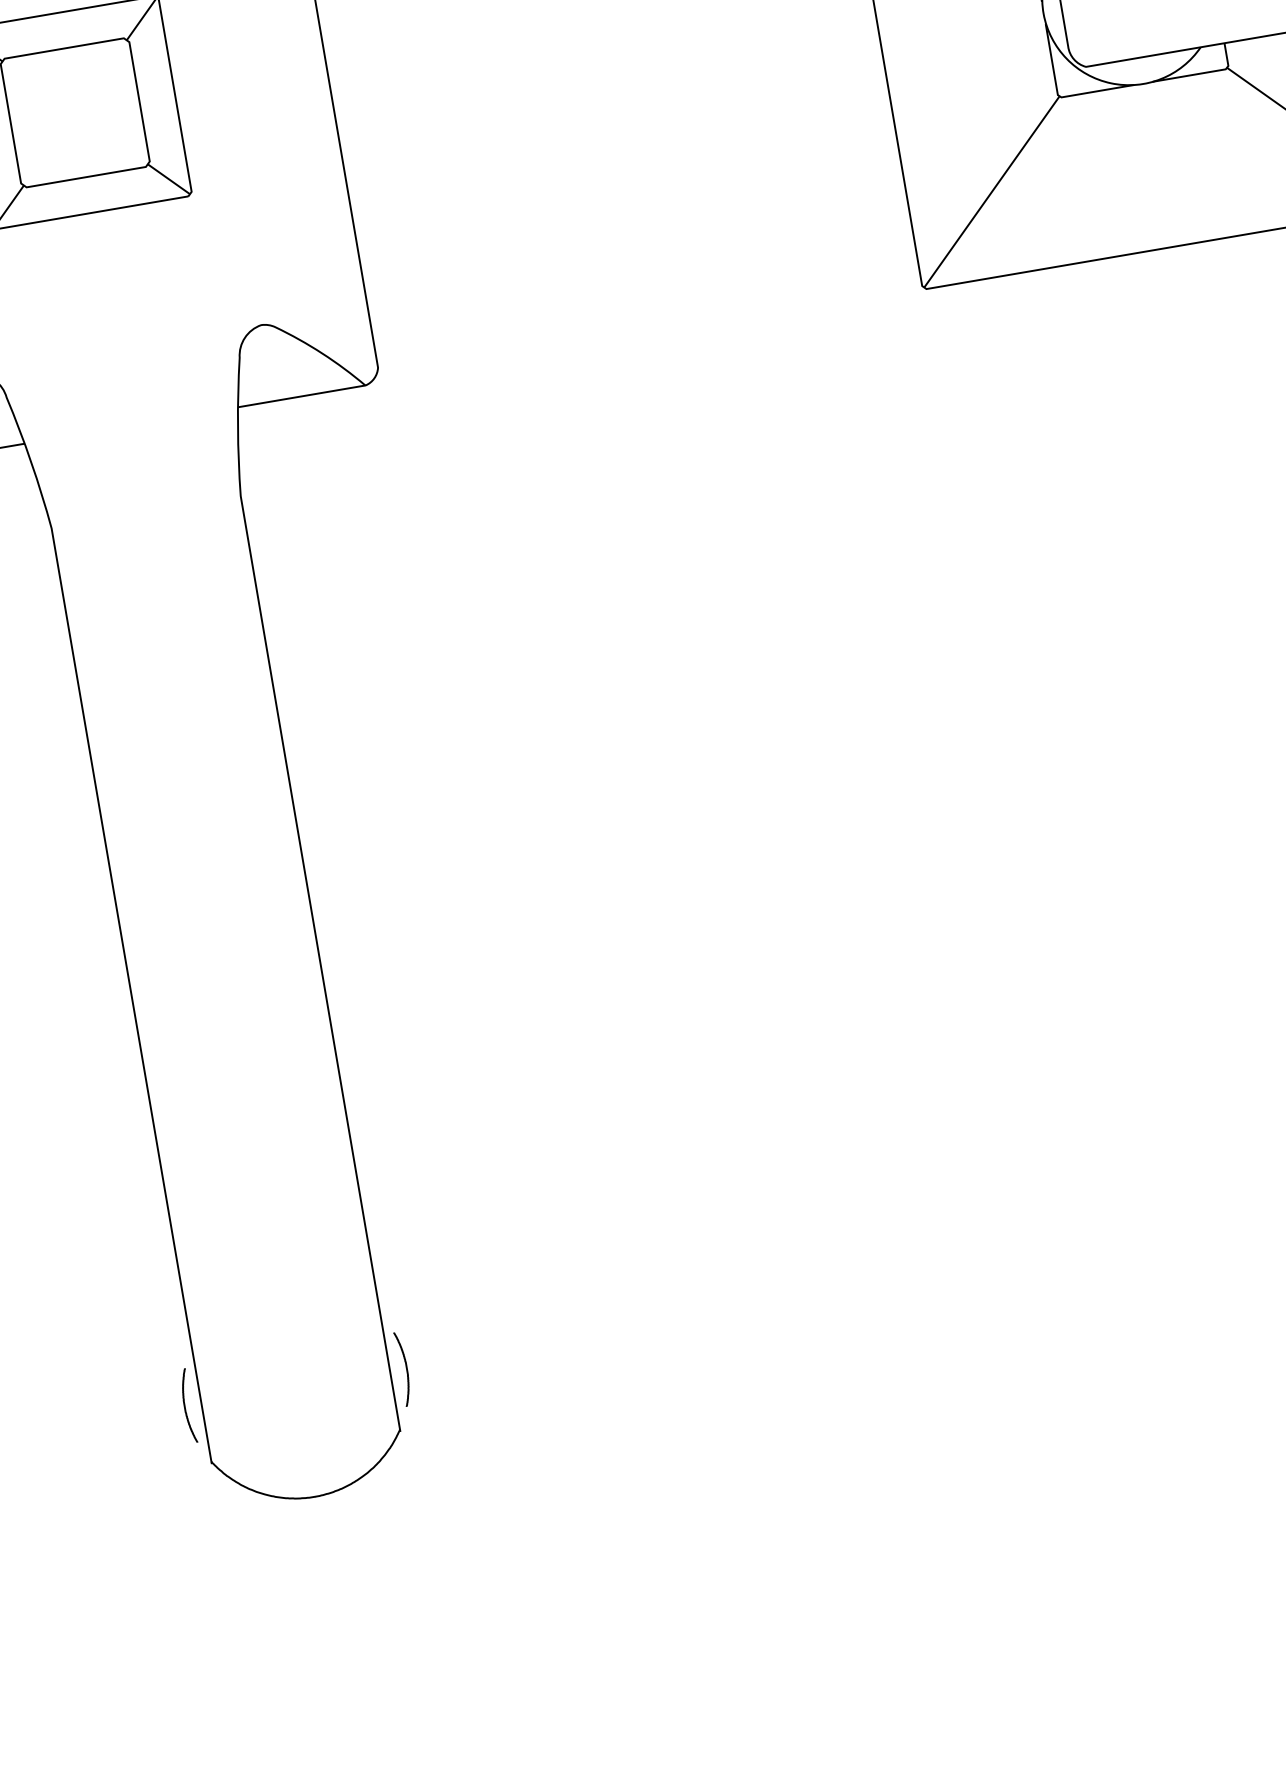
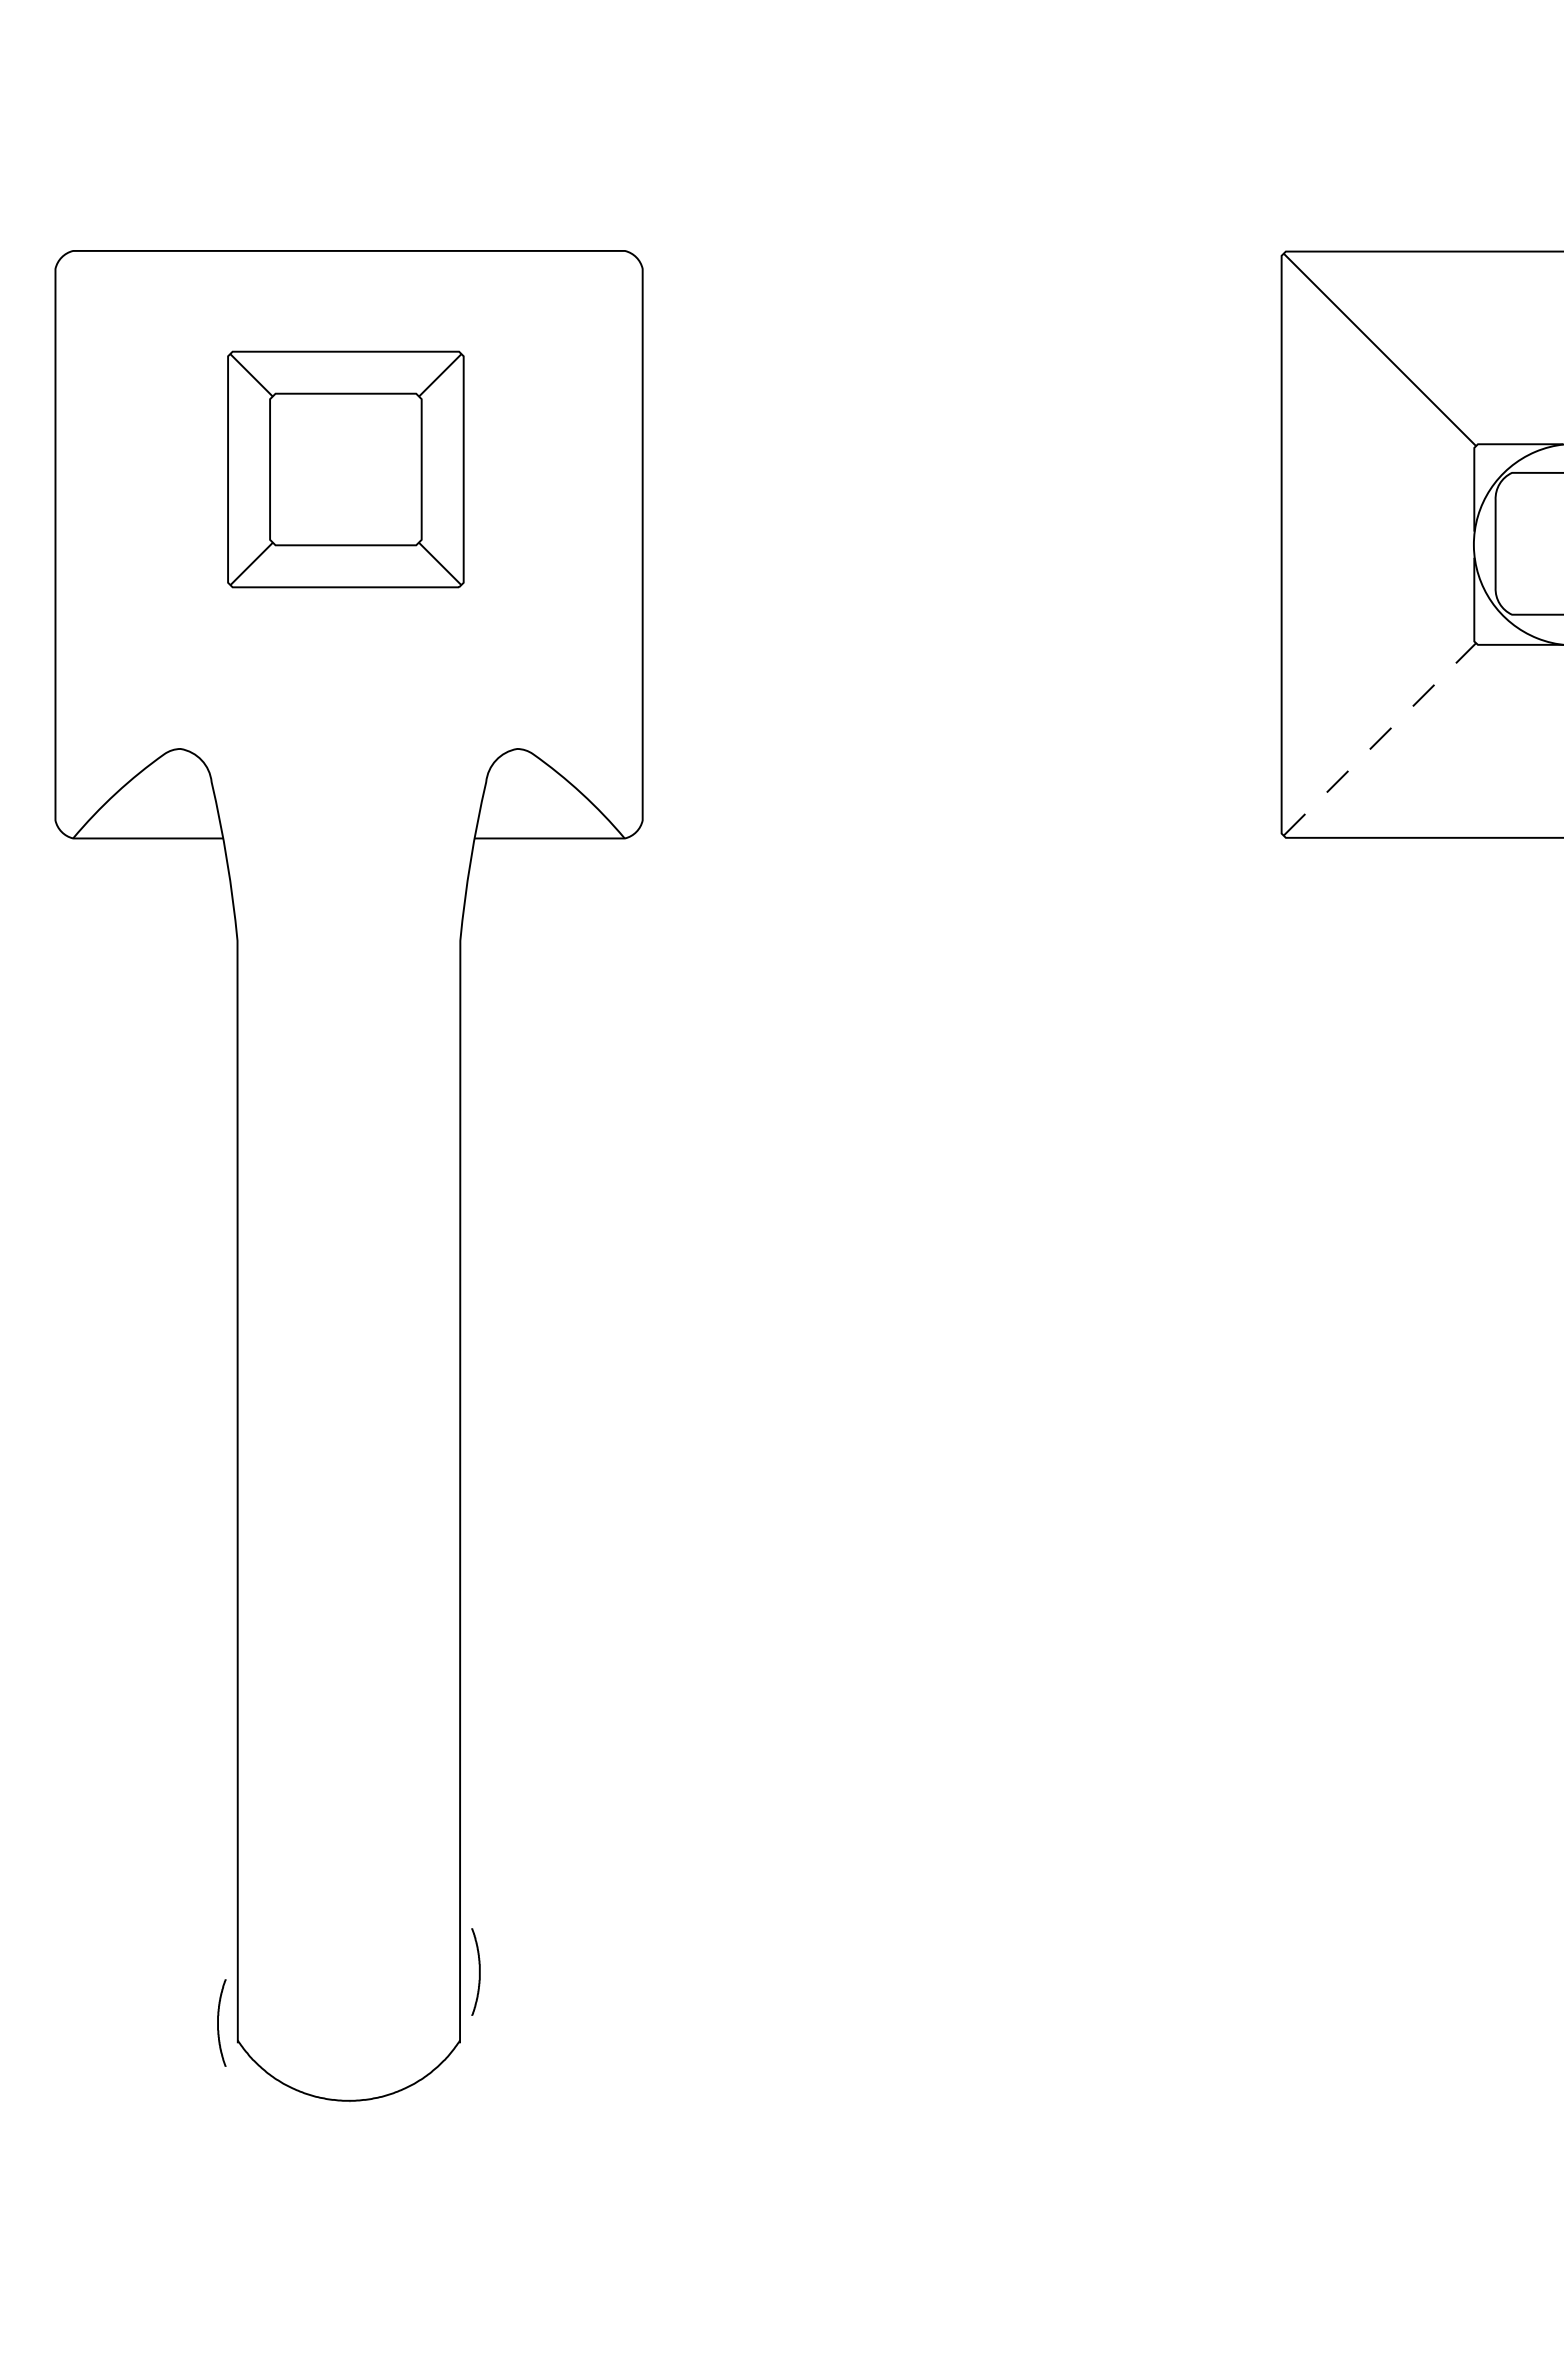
line: (992, 191) -> (1380, 738), solid -> dashed
curve: (185, 1406) -> (218, 2022), moved

